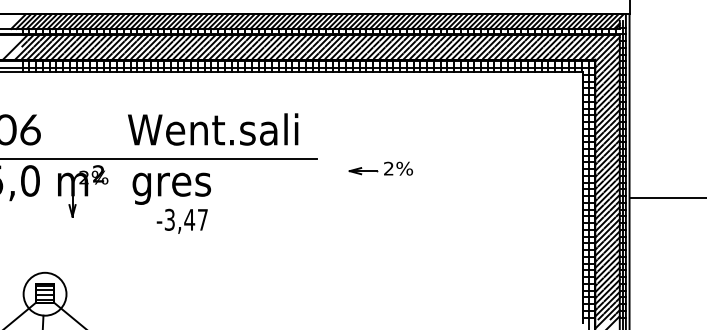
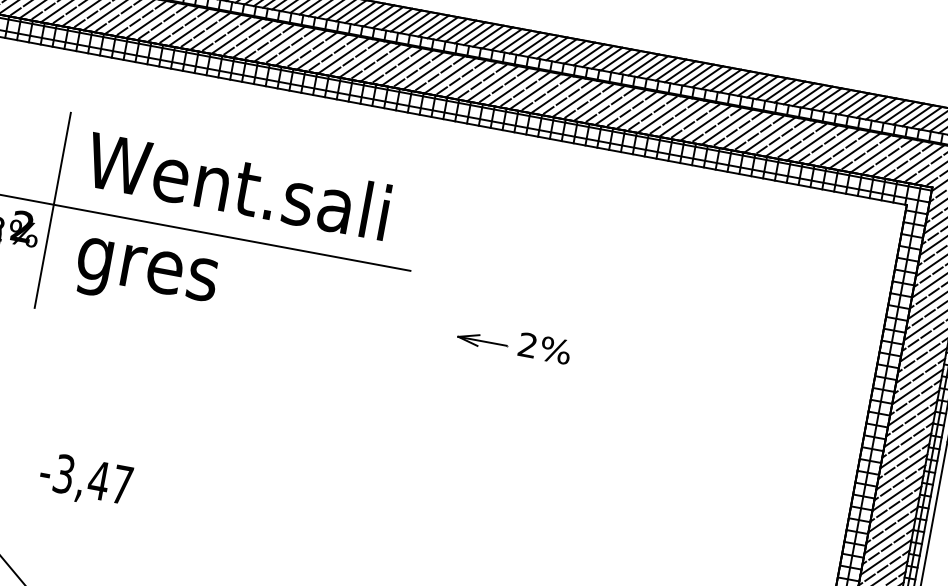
line: (113, 161) -> (52, 209), added
part: (380, 168) -> (513, 342), moved
text: (181, 220) -> (84, 479), moved

